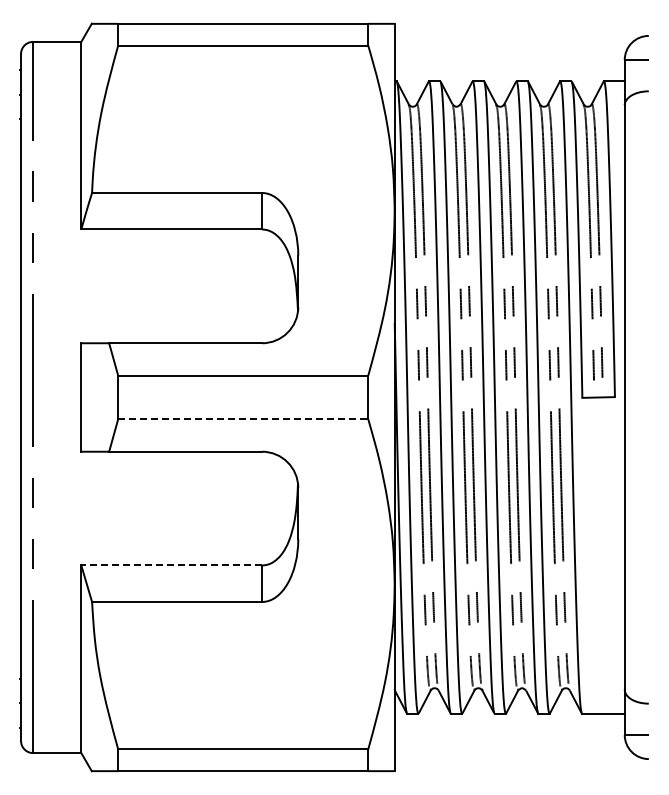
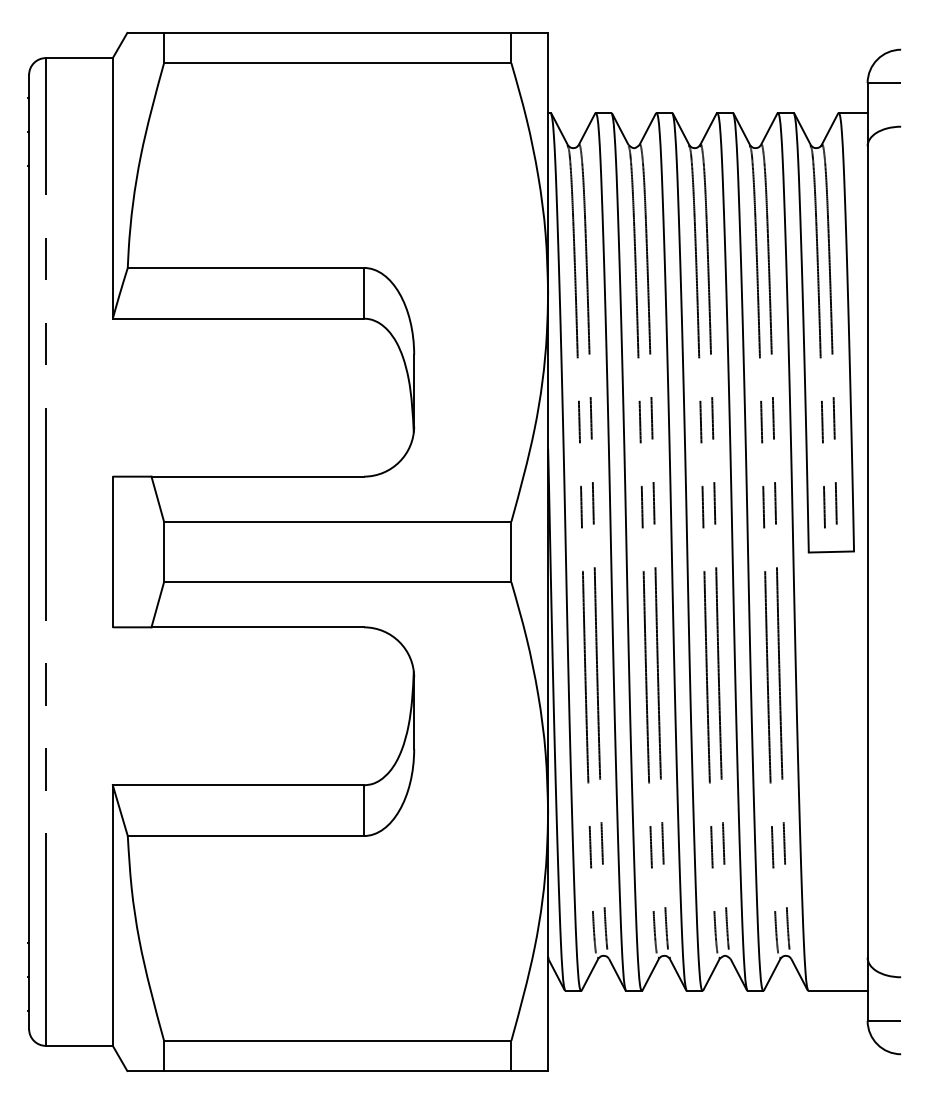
line: (243, 419) -> (338, 582), dashed -> solid
line: (171, 565) -> (238, 785), dashed -> solid

